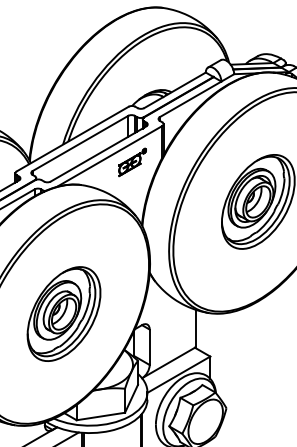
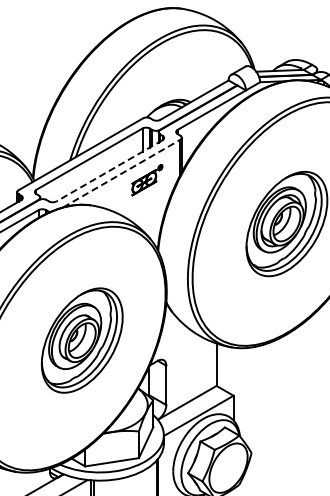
line: (98, 154) -> (109, 171), solid -> dashed
line: (109, 156) -> (121, 173), solid -> dashed
part: (64, 314) -> (82, 340), moved

